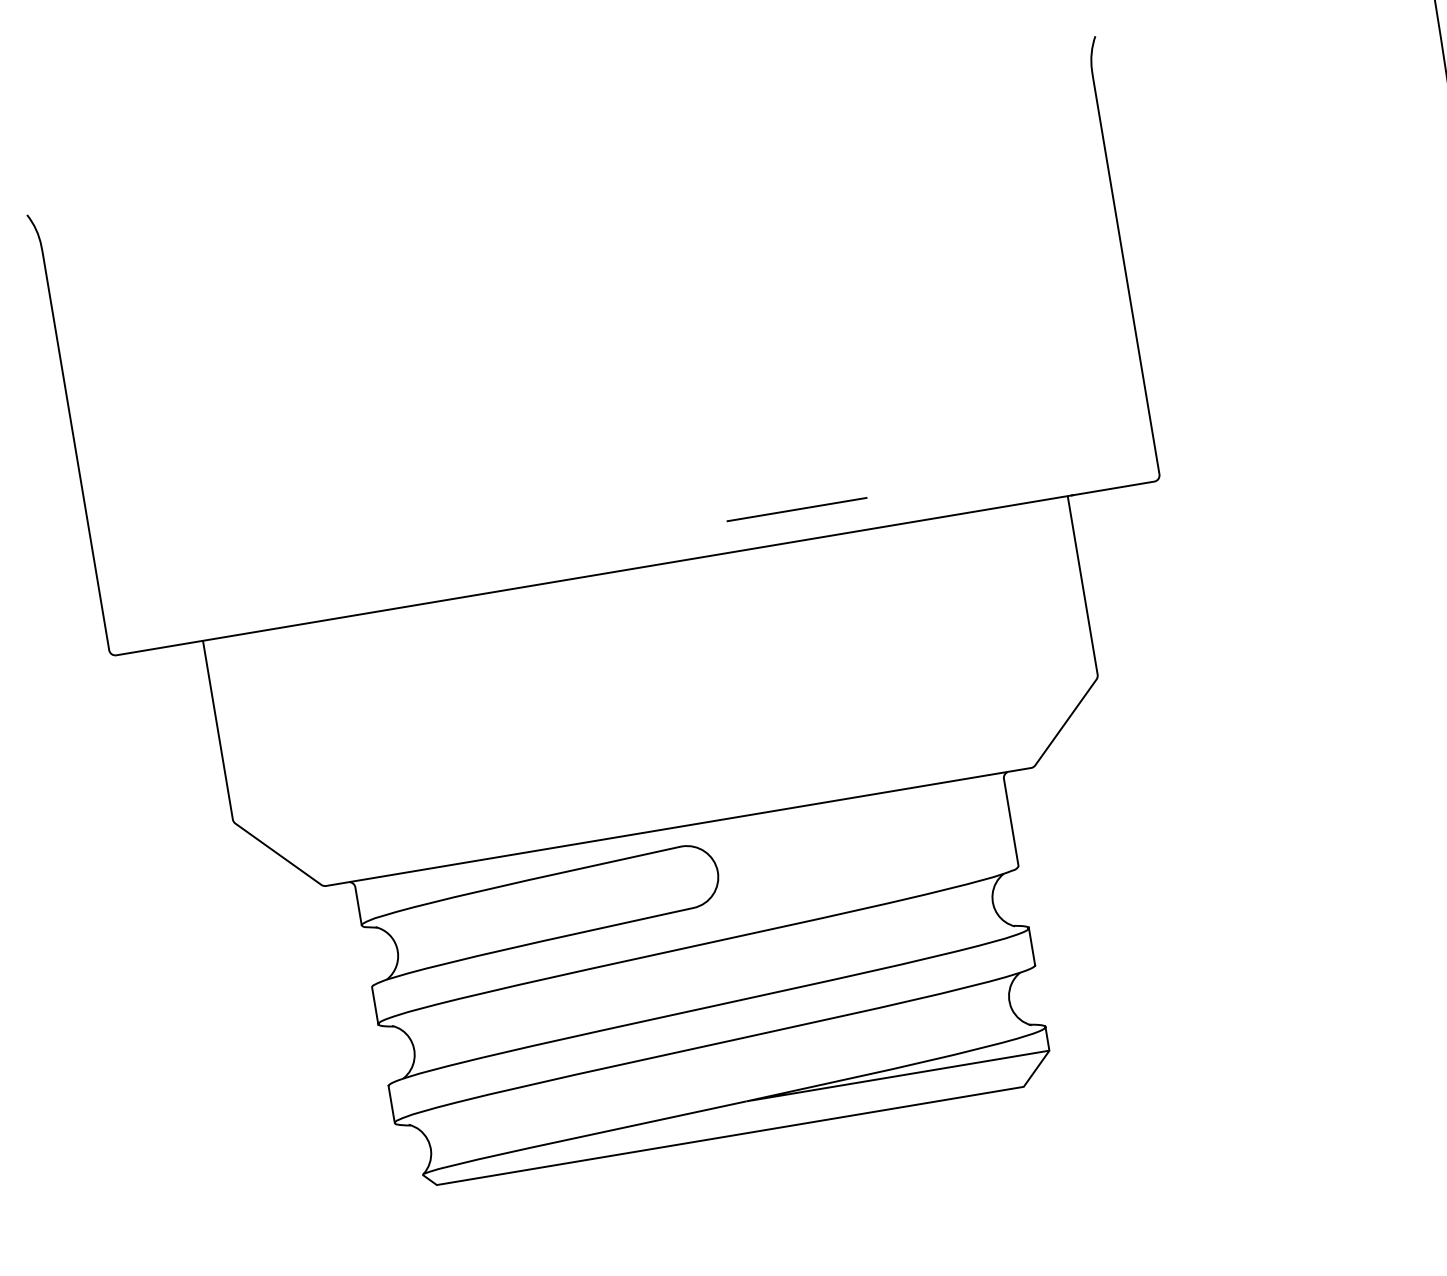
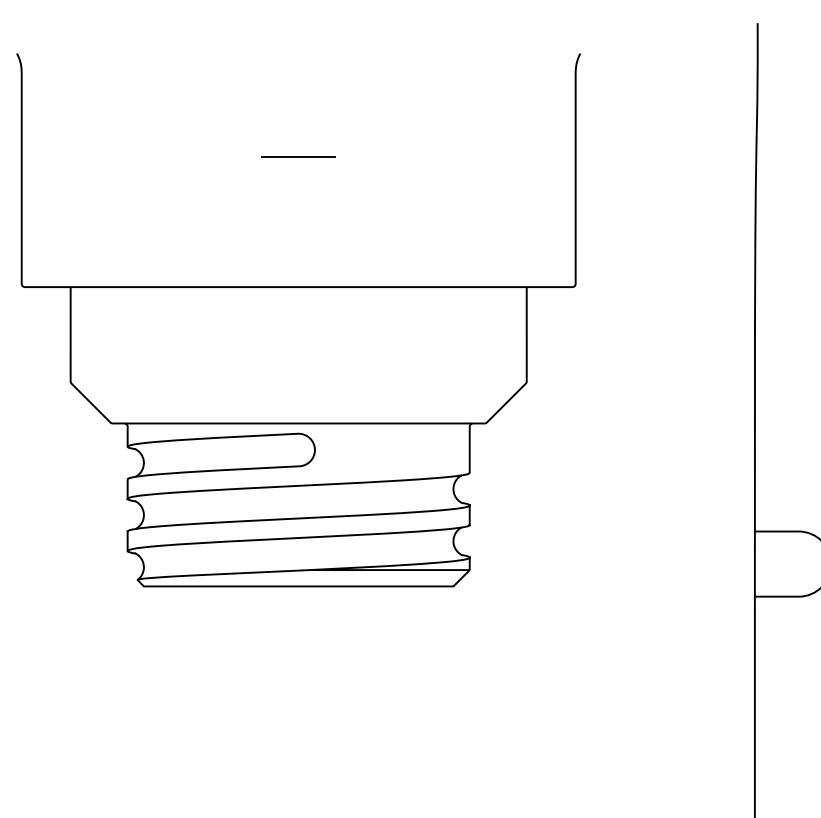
line: (796, 509) -> (298, 156), moved

